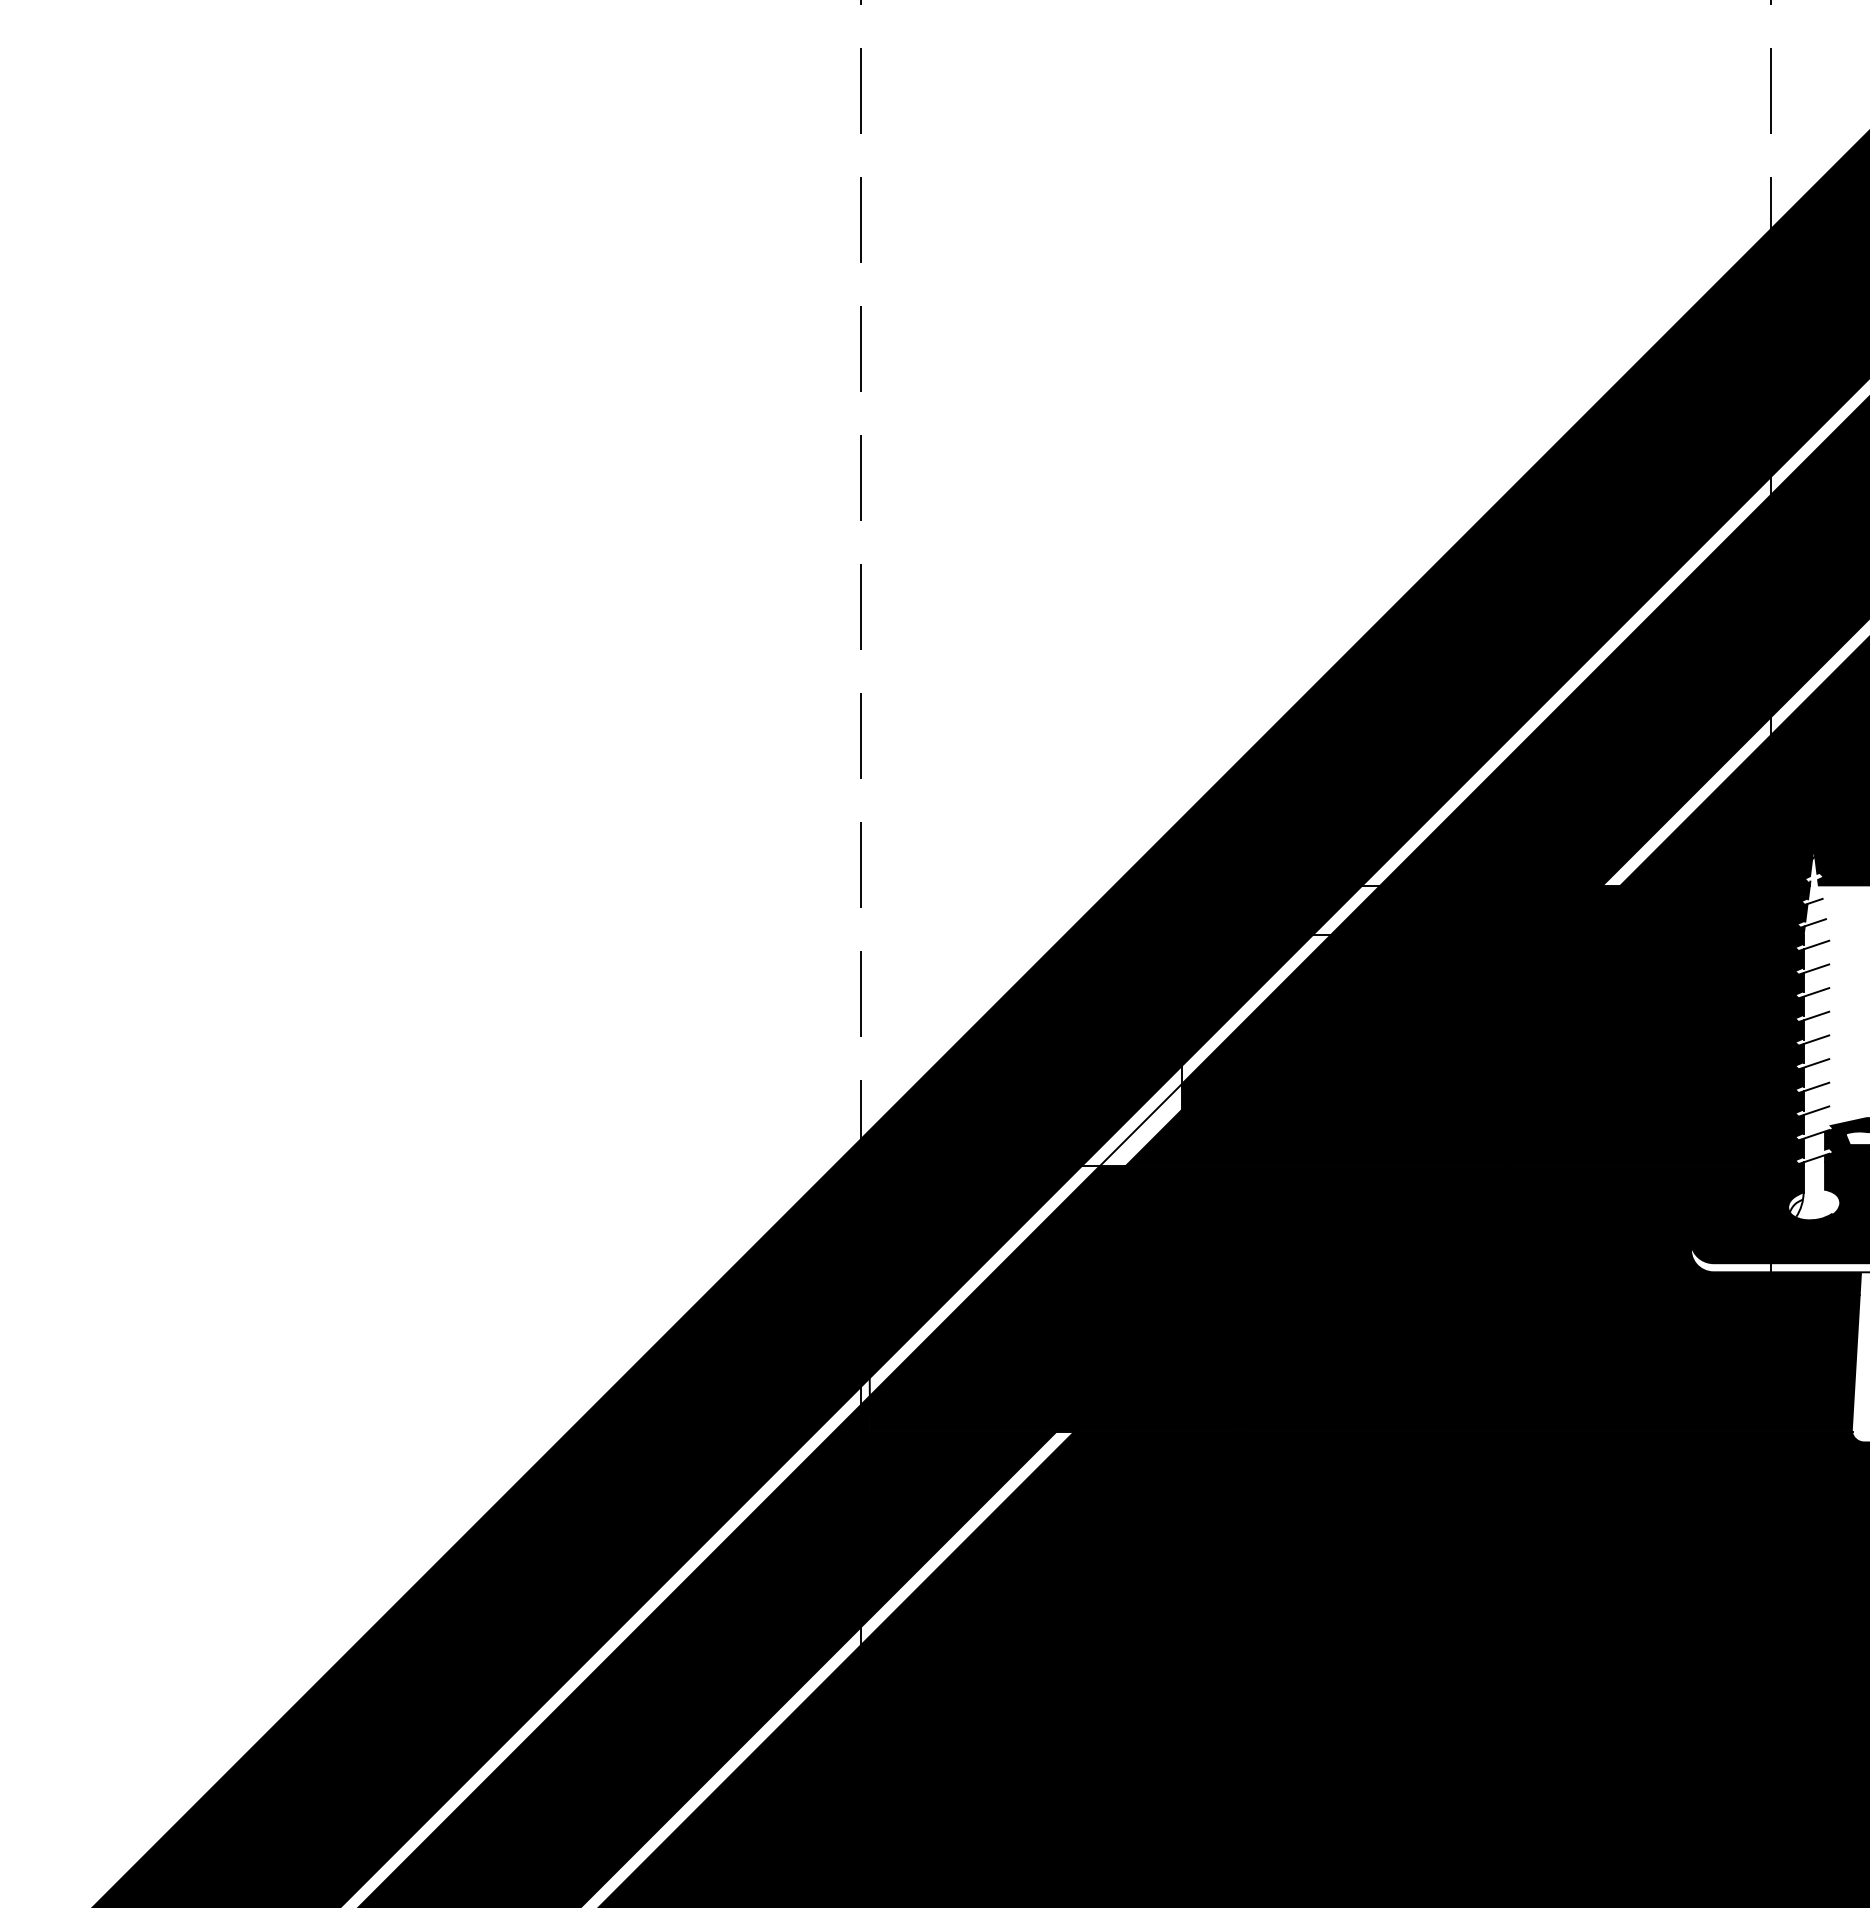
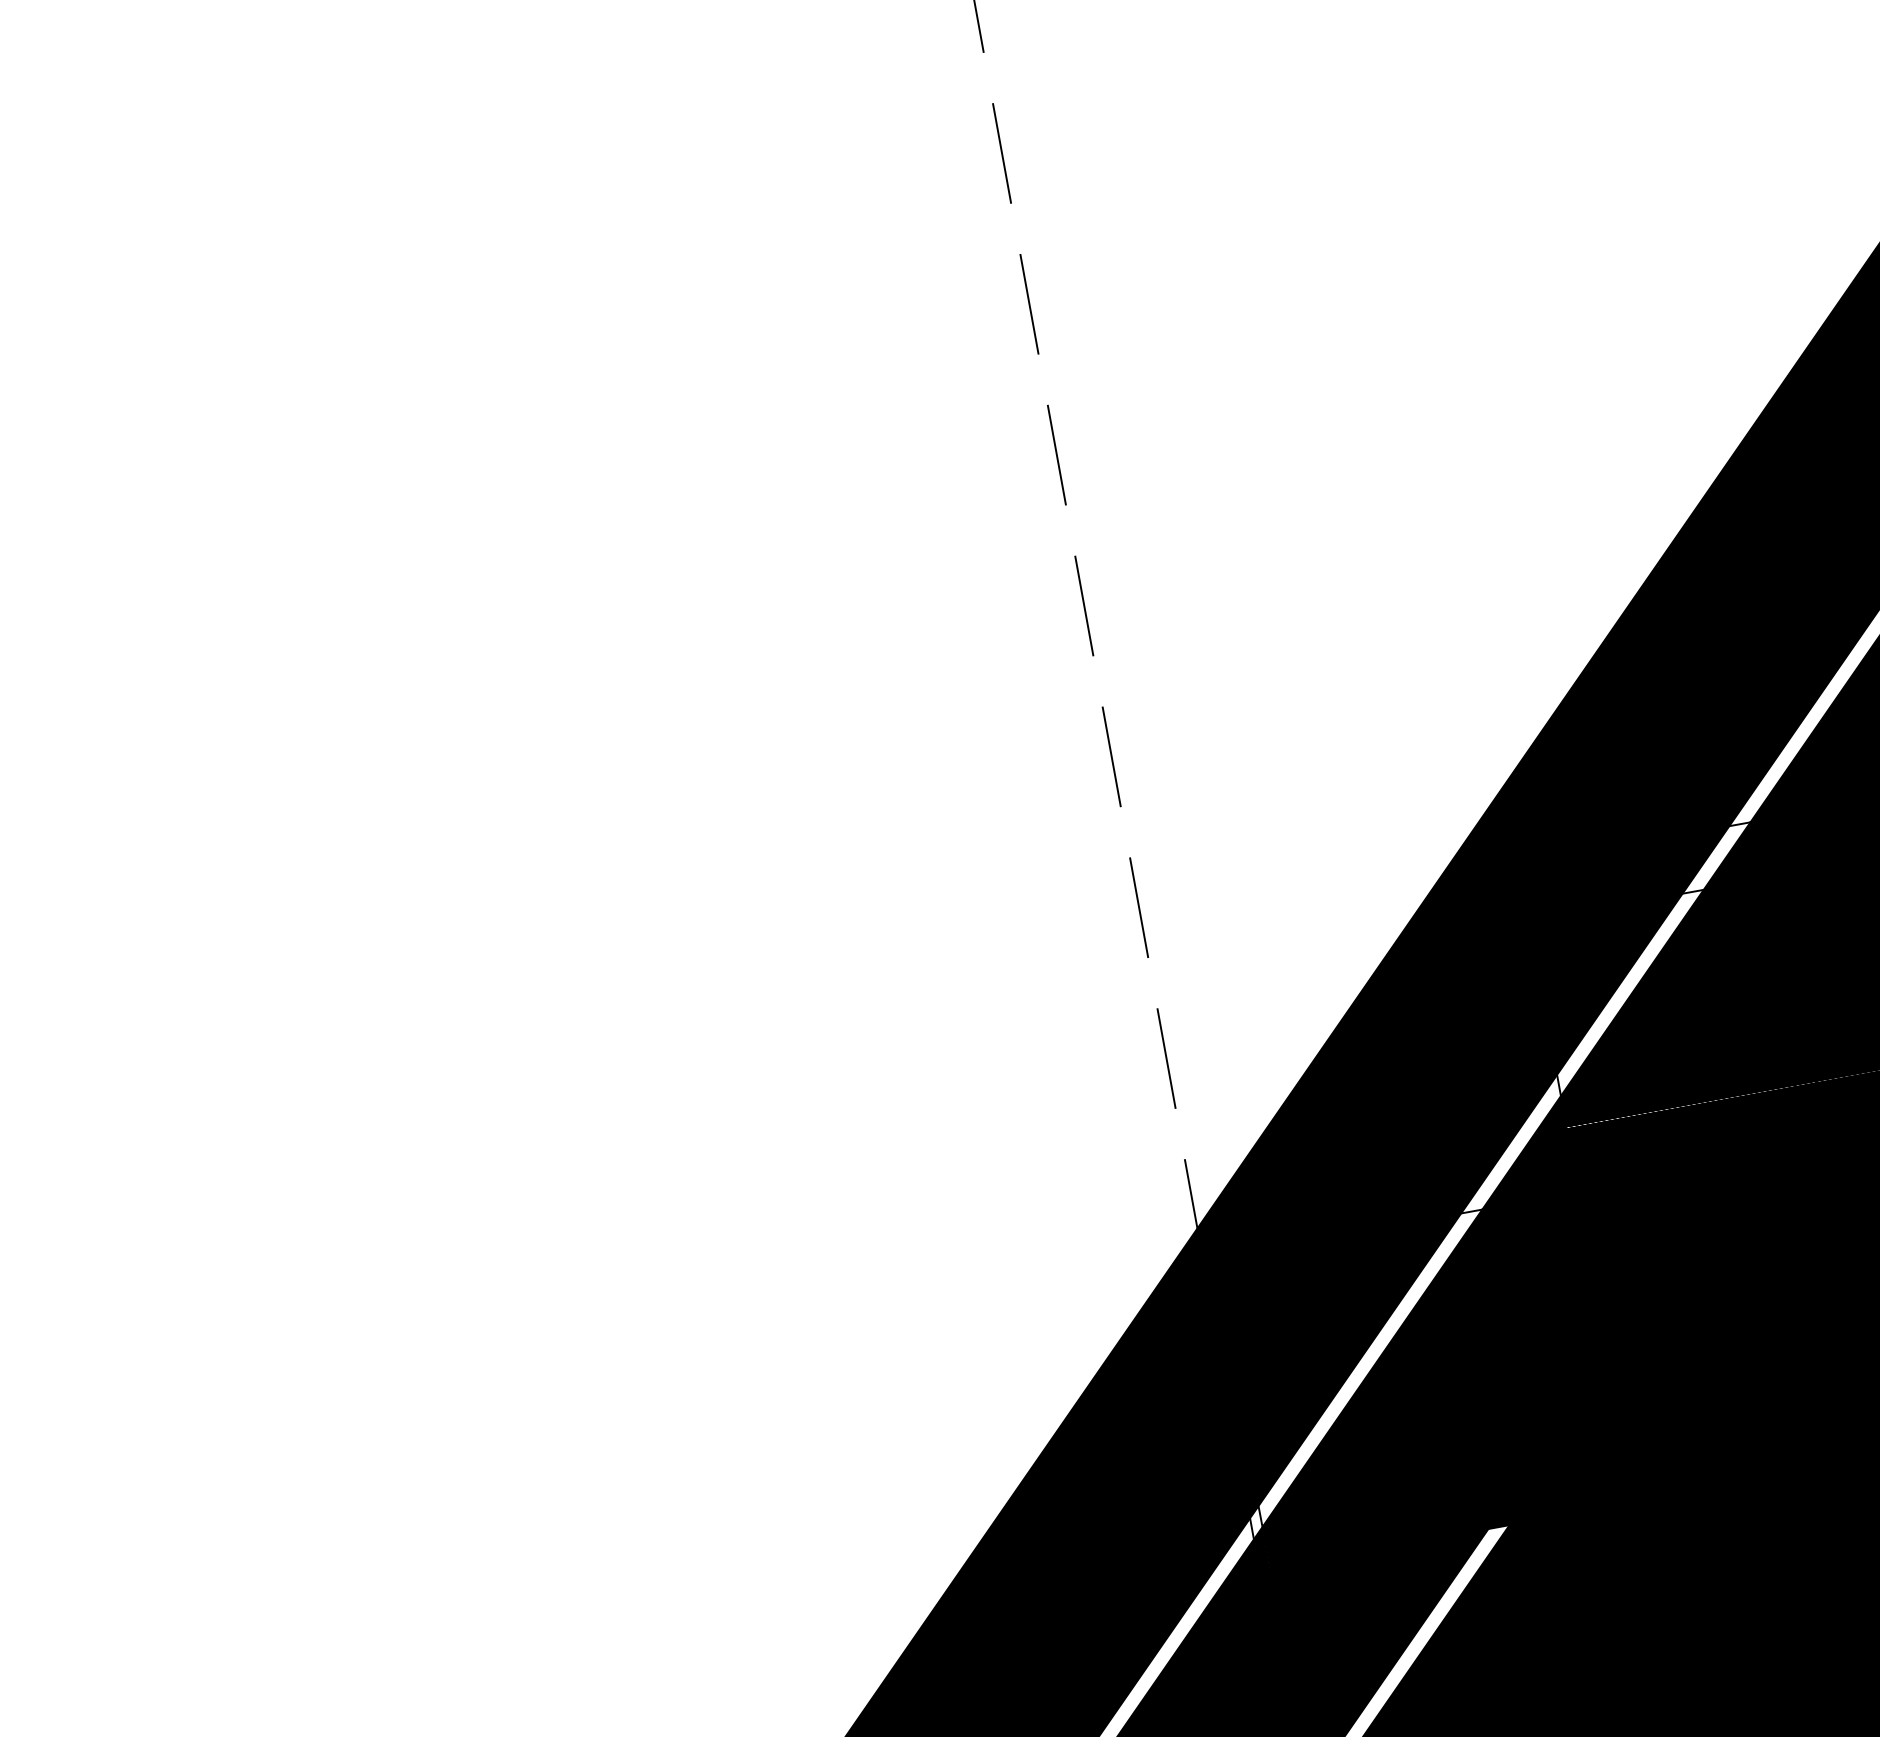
fill: (1140, 1125) -> (1521, 1152), added

